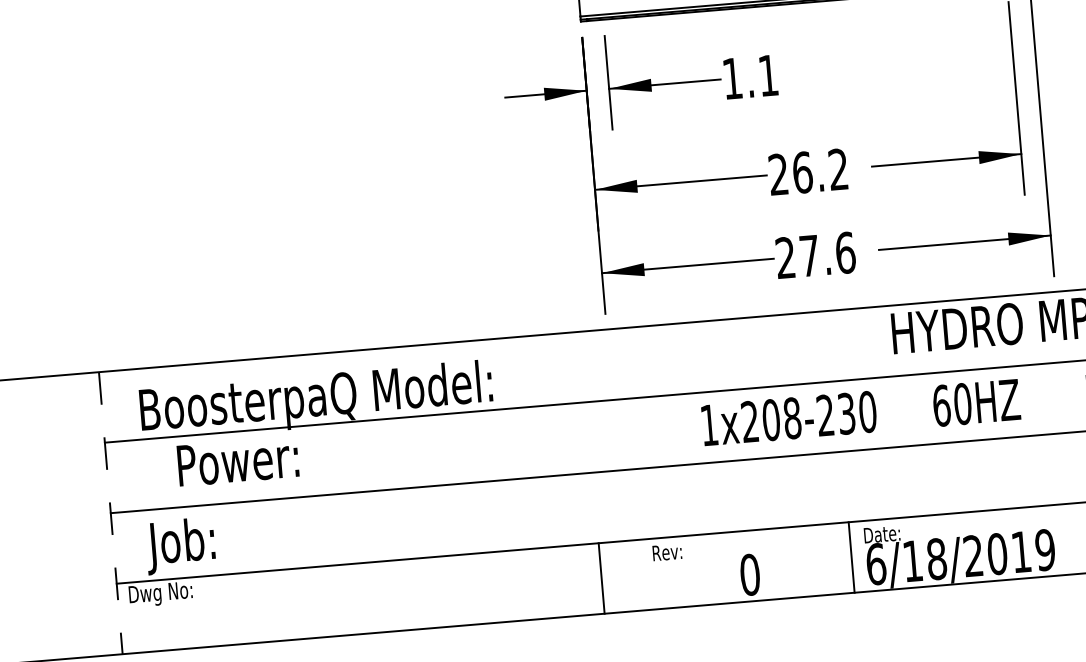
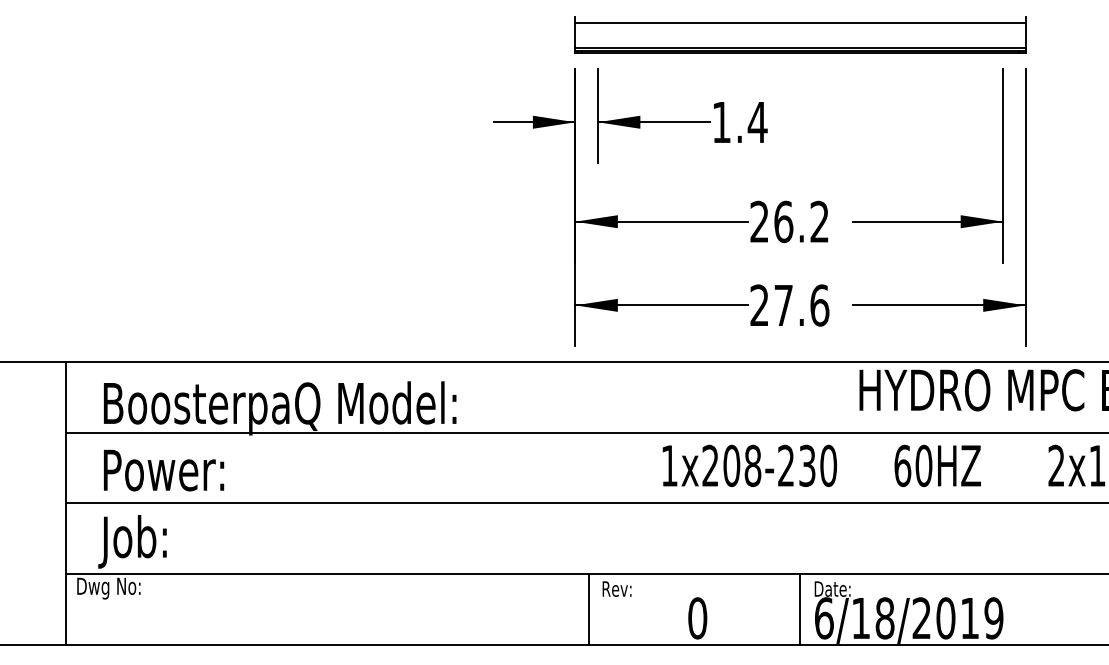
text: (768, 75) -> (757, 122), 1.1 -> 1.4
text: (238, 461) -> (164, 470), moved
line: (110, 513) -> (65, 503), dashed -> solid
line: (601, 578) -> (589, 609), moved

